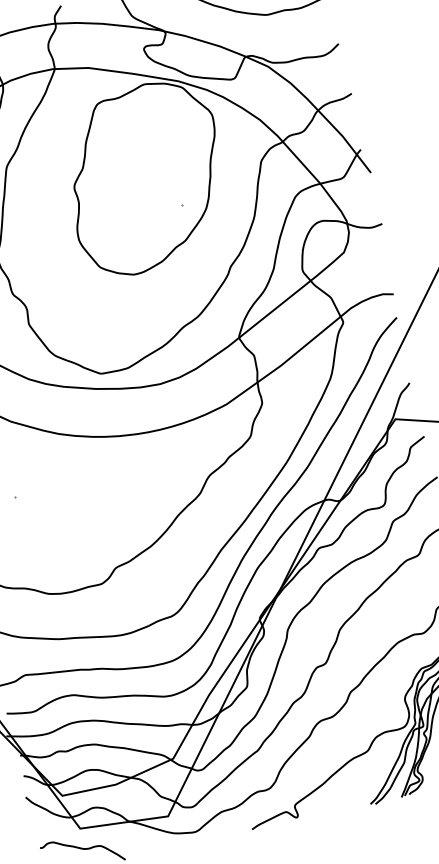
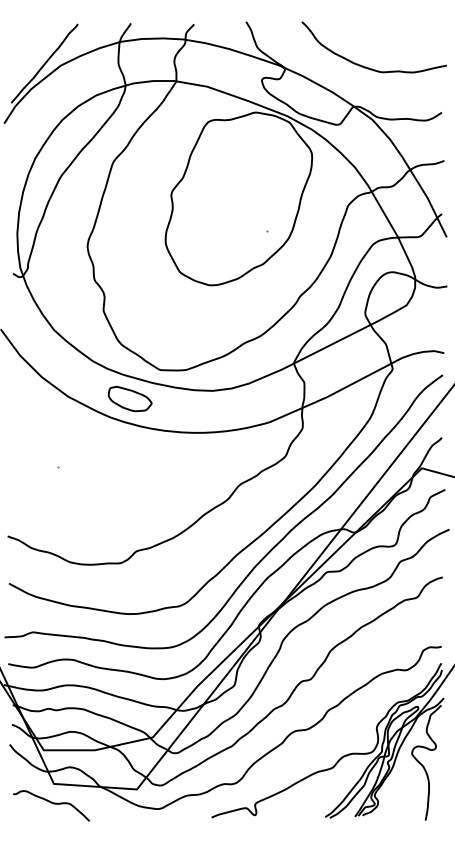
part: (75, 410) -> (129, 398), added

